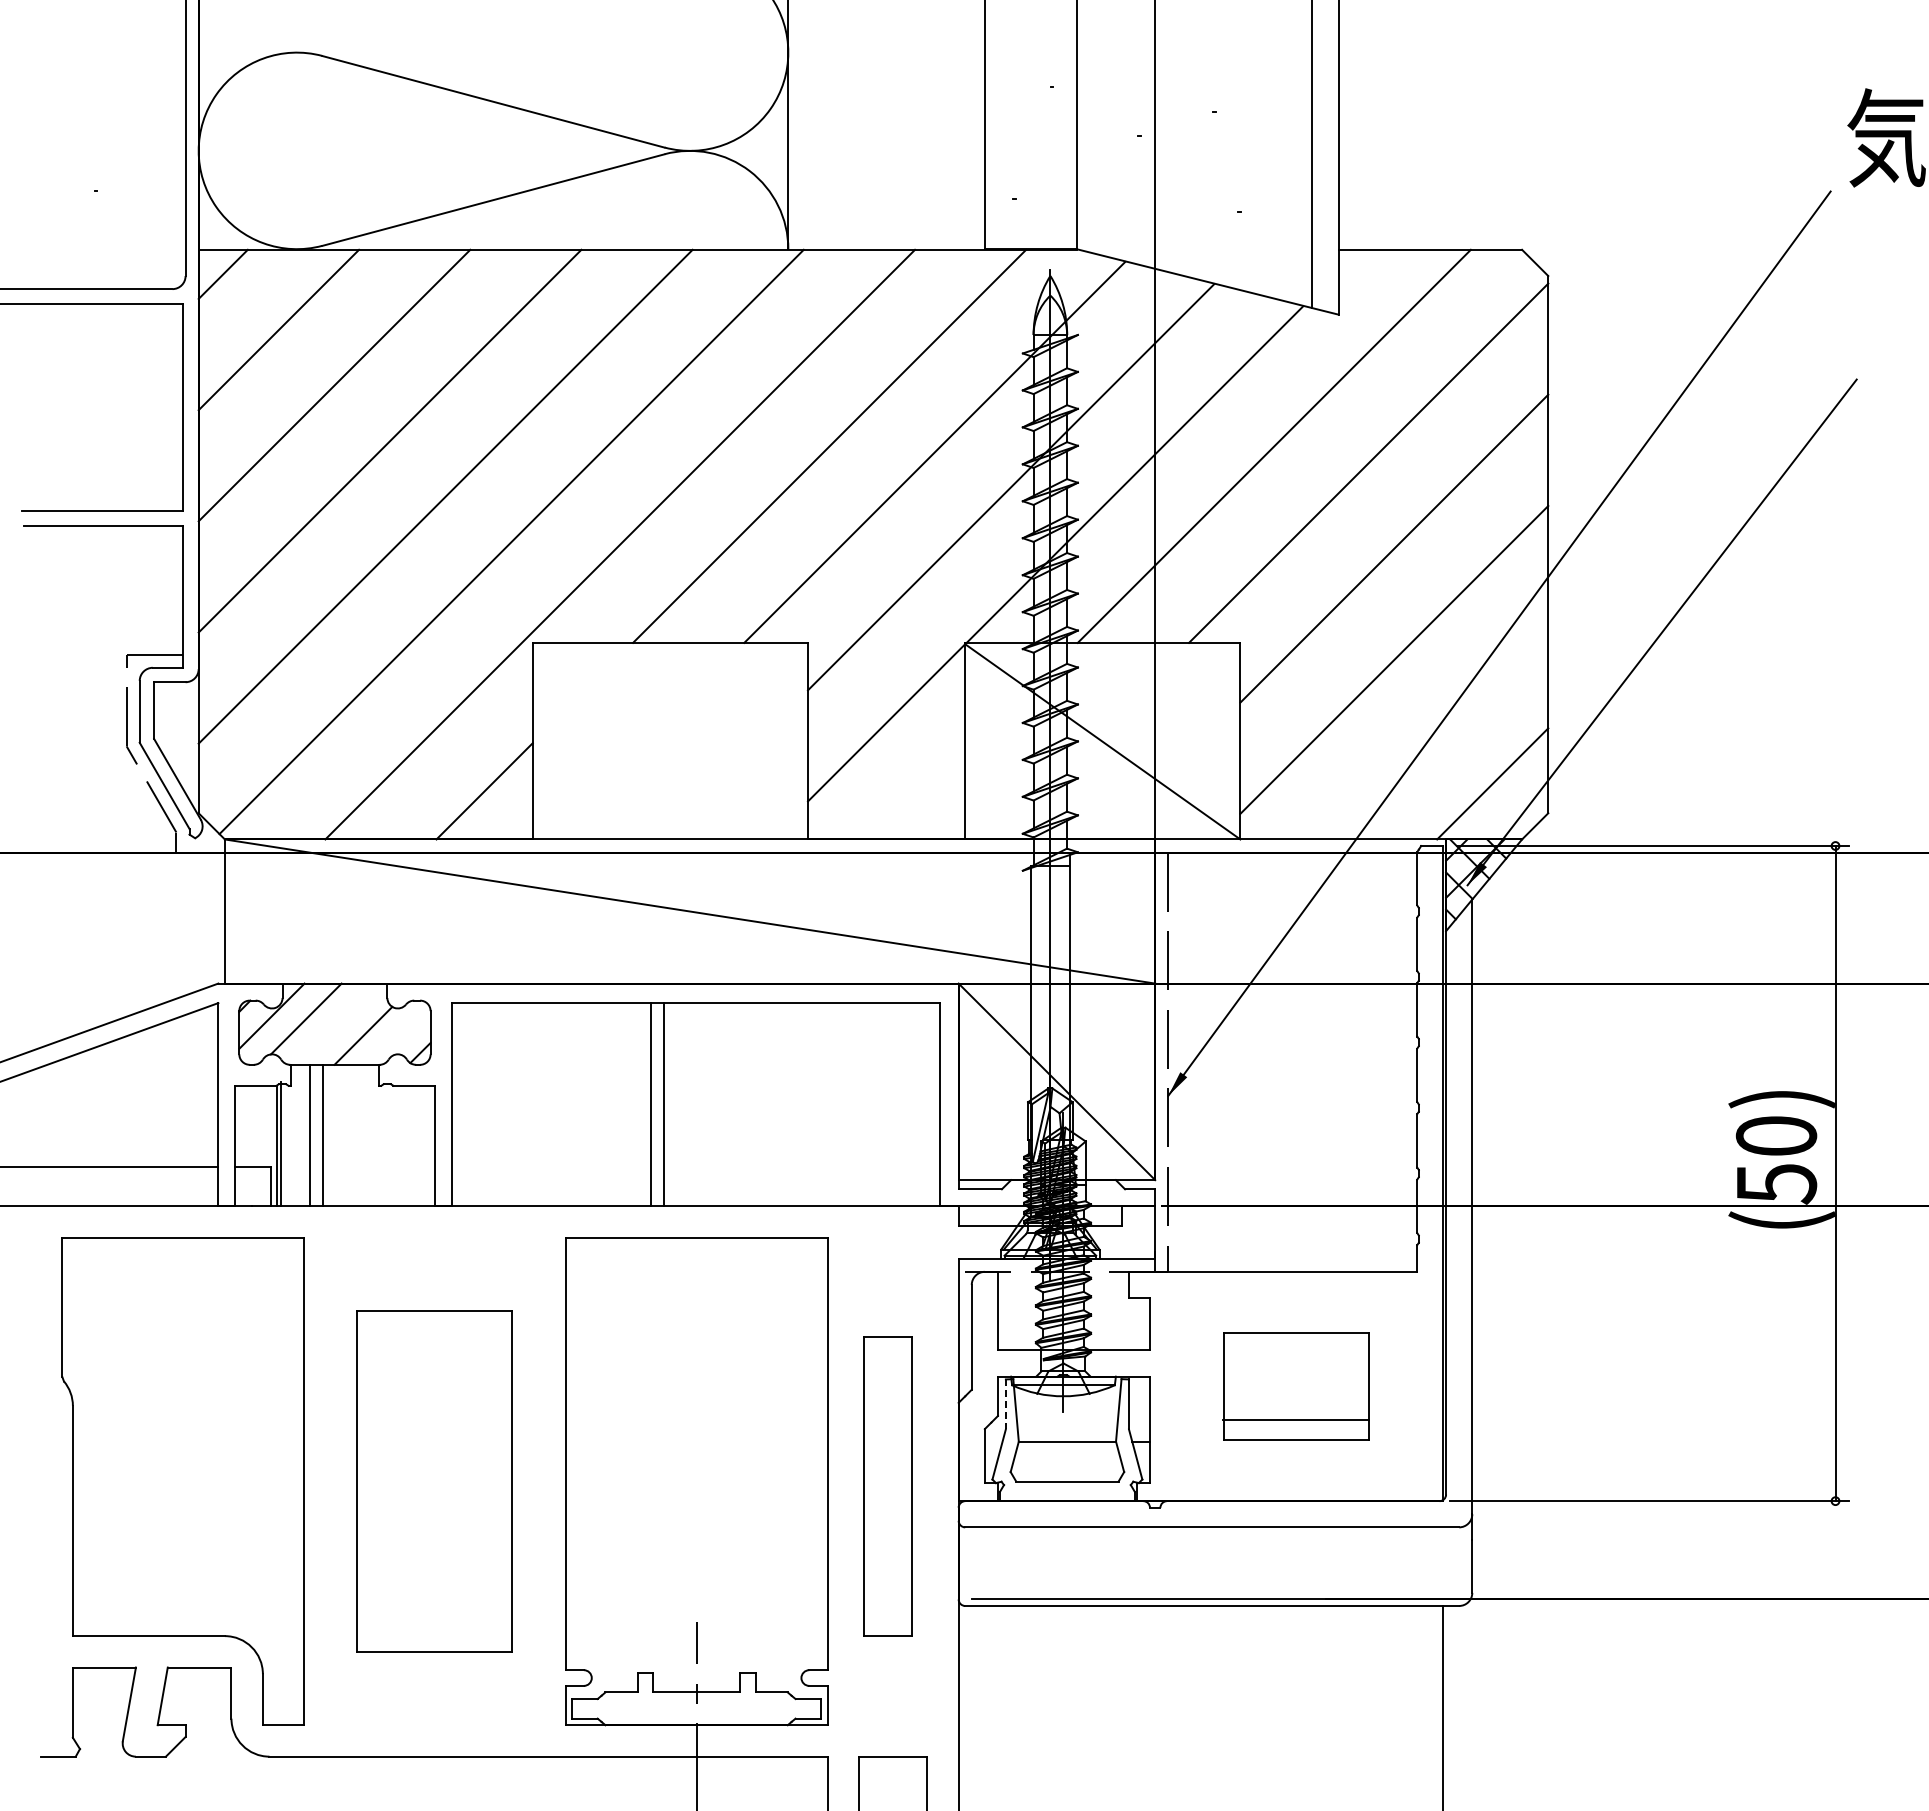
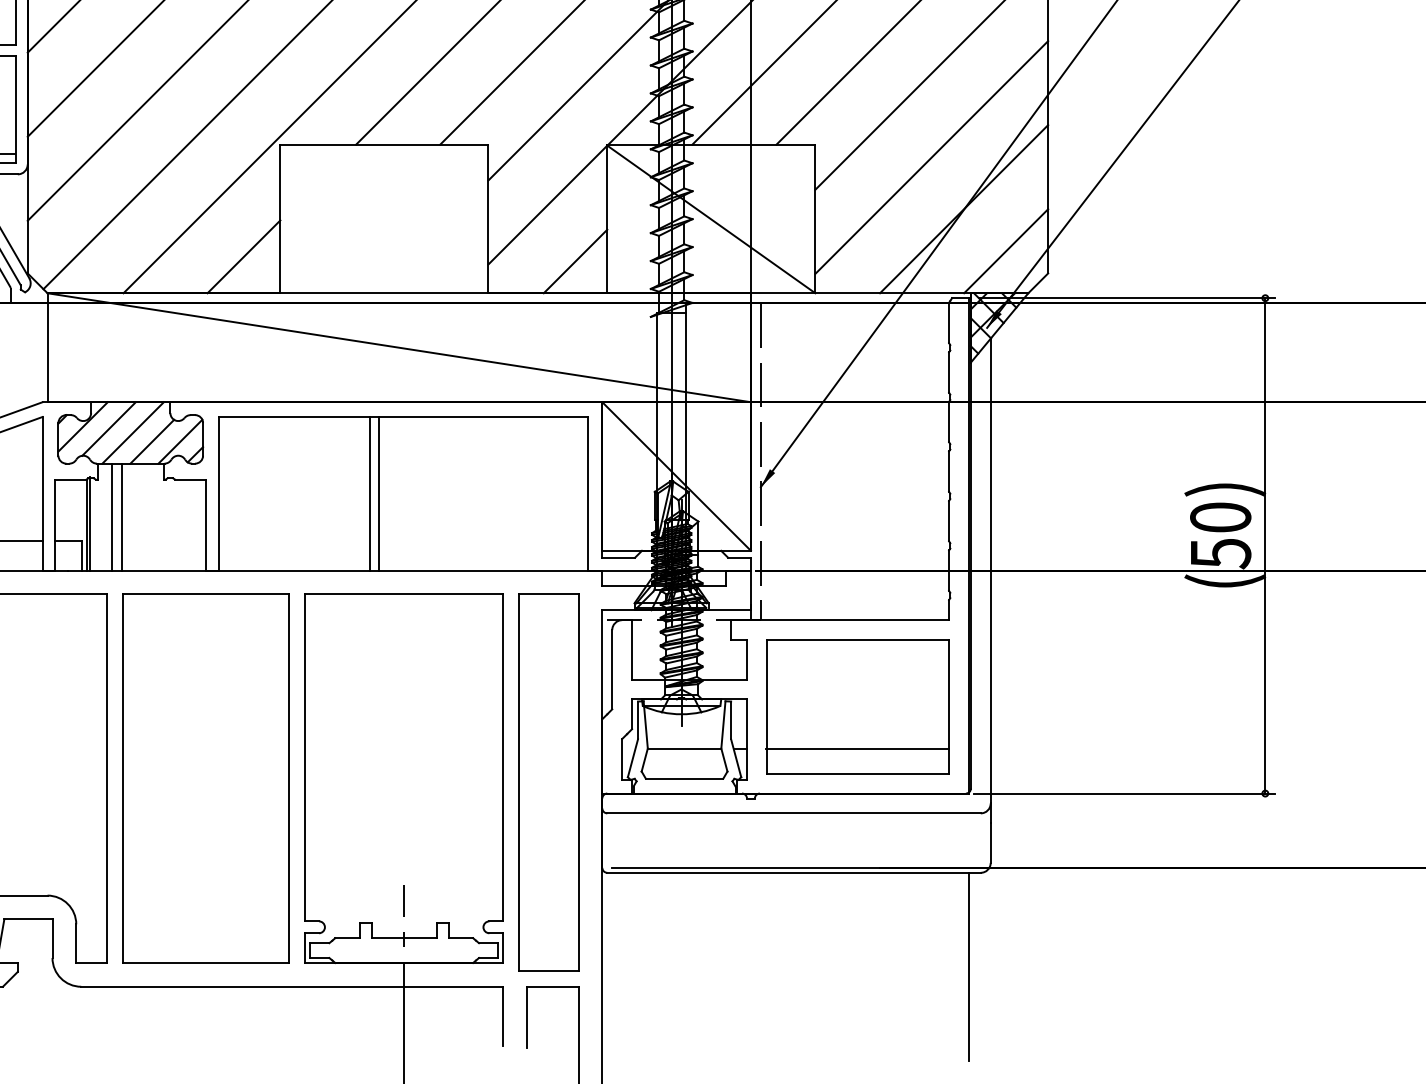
line: (1436, 728) -> (963, 209), added
line: (923, 797) -> (575, 261), added
line: (337, 1023) -> (132, 432), added
line: (400, 1035) -> (180, 441), added
part: (1295, 1386) -> (857, 706), size x1.67
line: (1005, 1404) -> (637, 720), dashed -> solid
part: (434, 1481) -> (206, 778), size x1.43
part: (887, 1486) -> (548, 782), size x1.67

